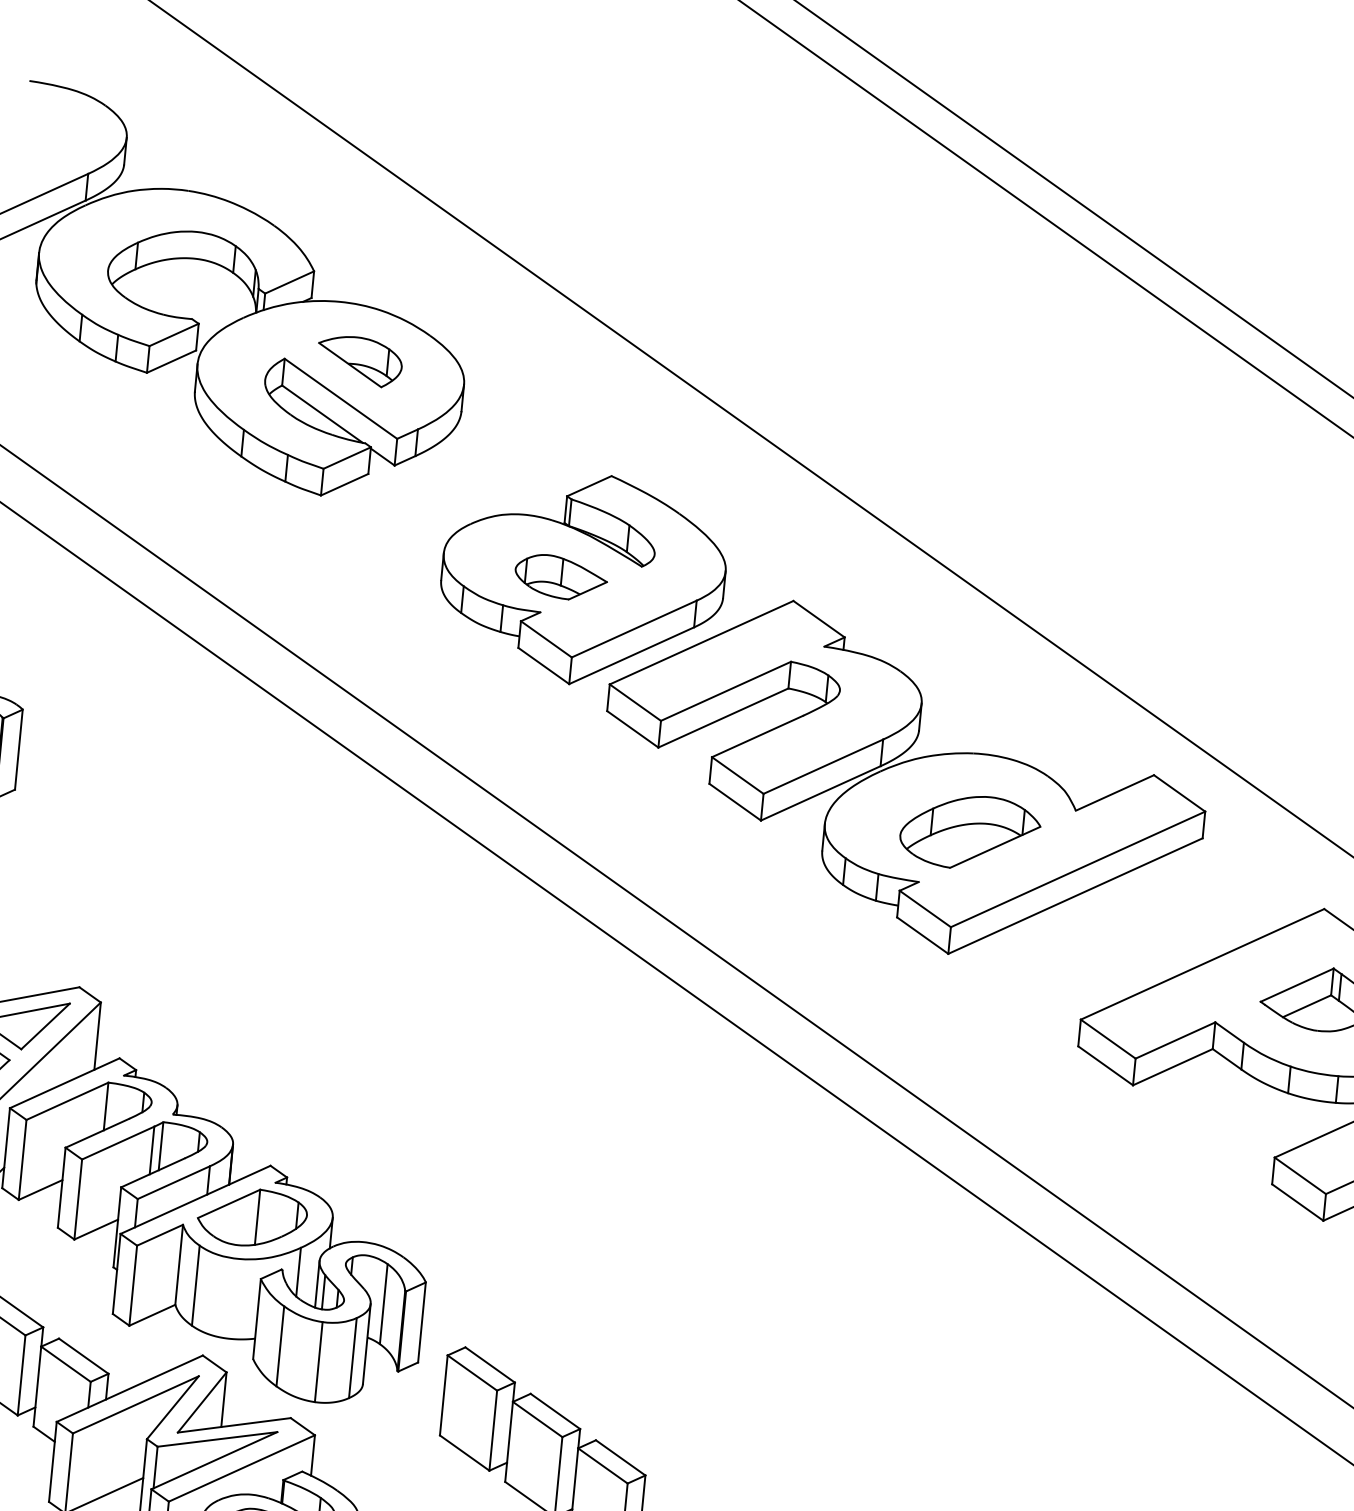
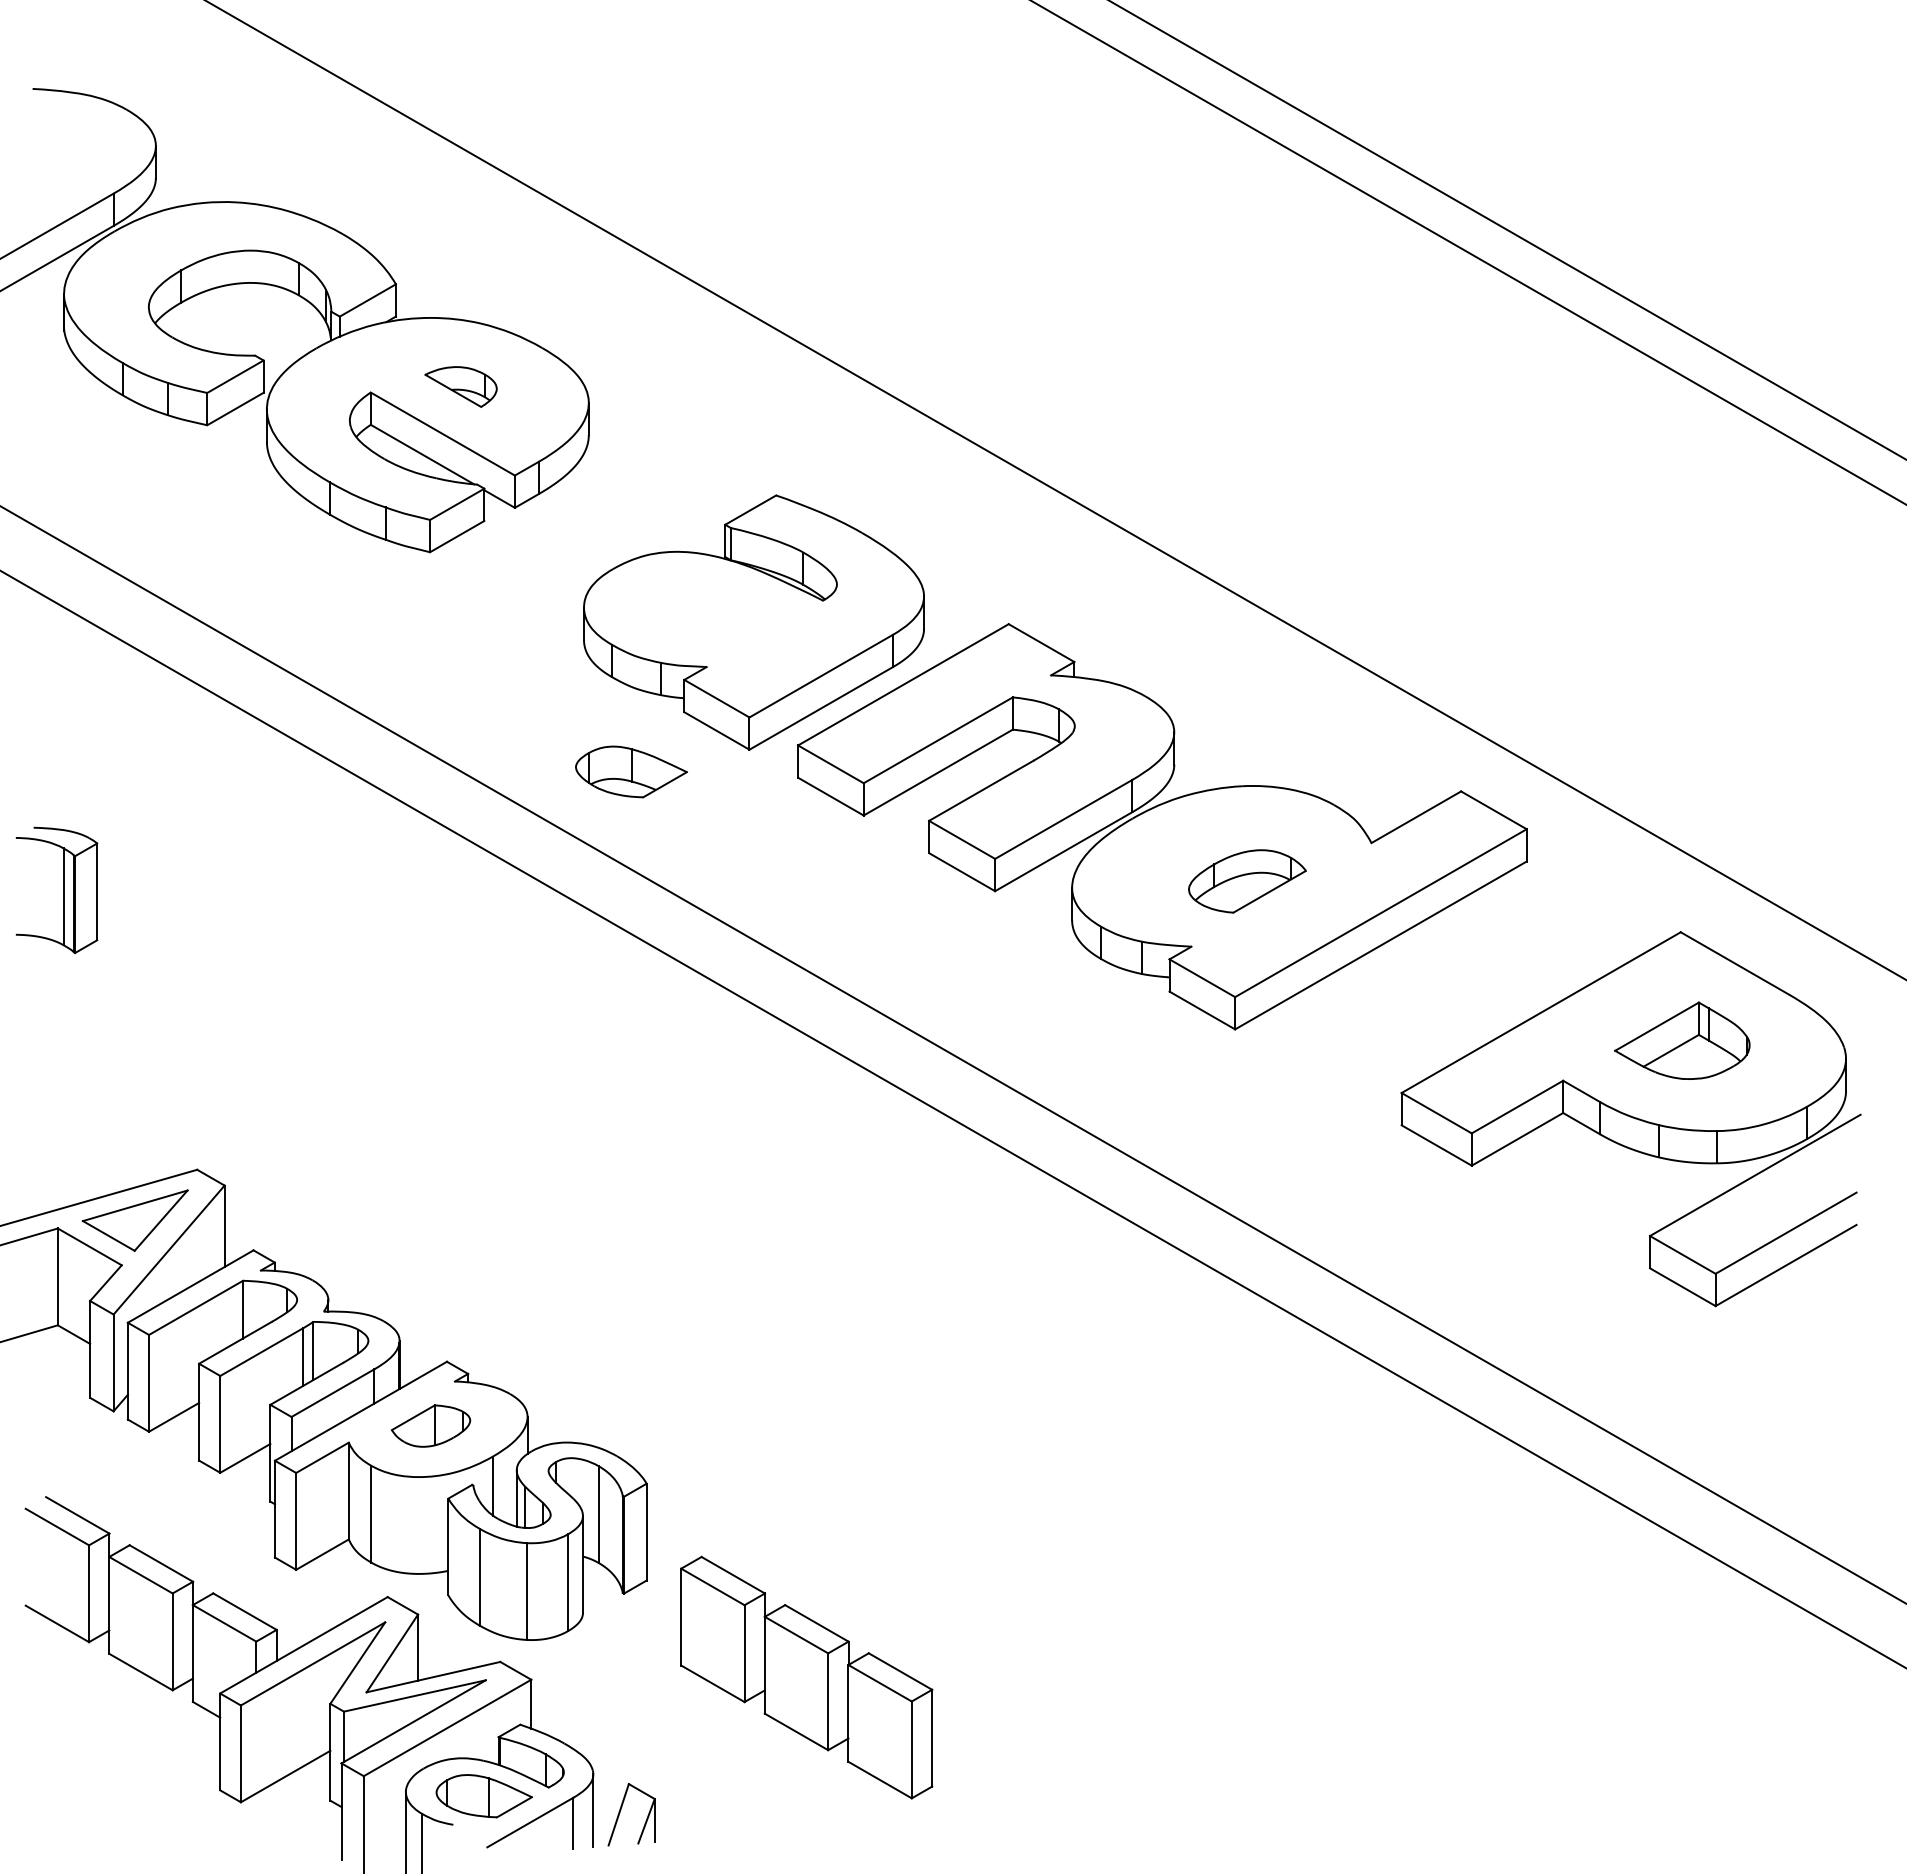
part: (359, 360) -> (460, 386), size x0.7
part: (561, 577) -> (631, 771), moved
part: (970, 832) -> (1247, 881), size x0.7
part: (251, 1217) -> (430, 1425), size x0.6

